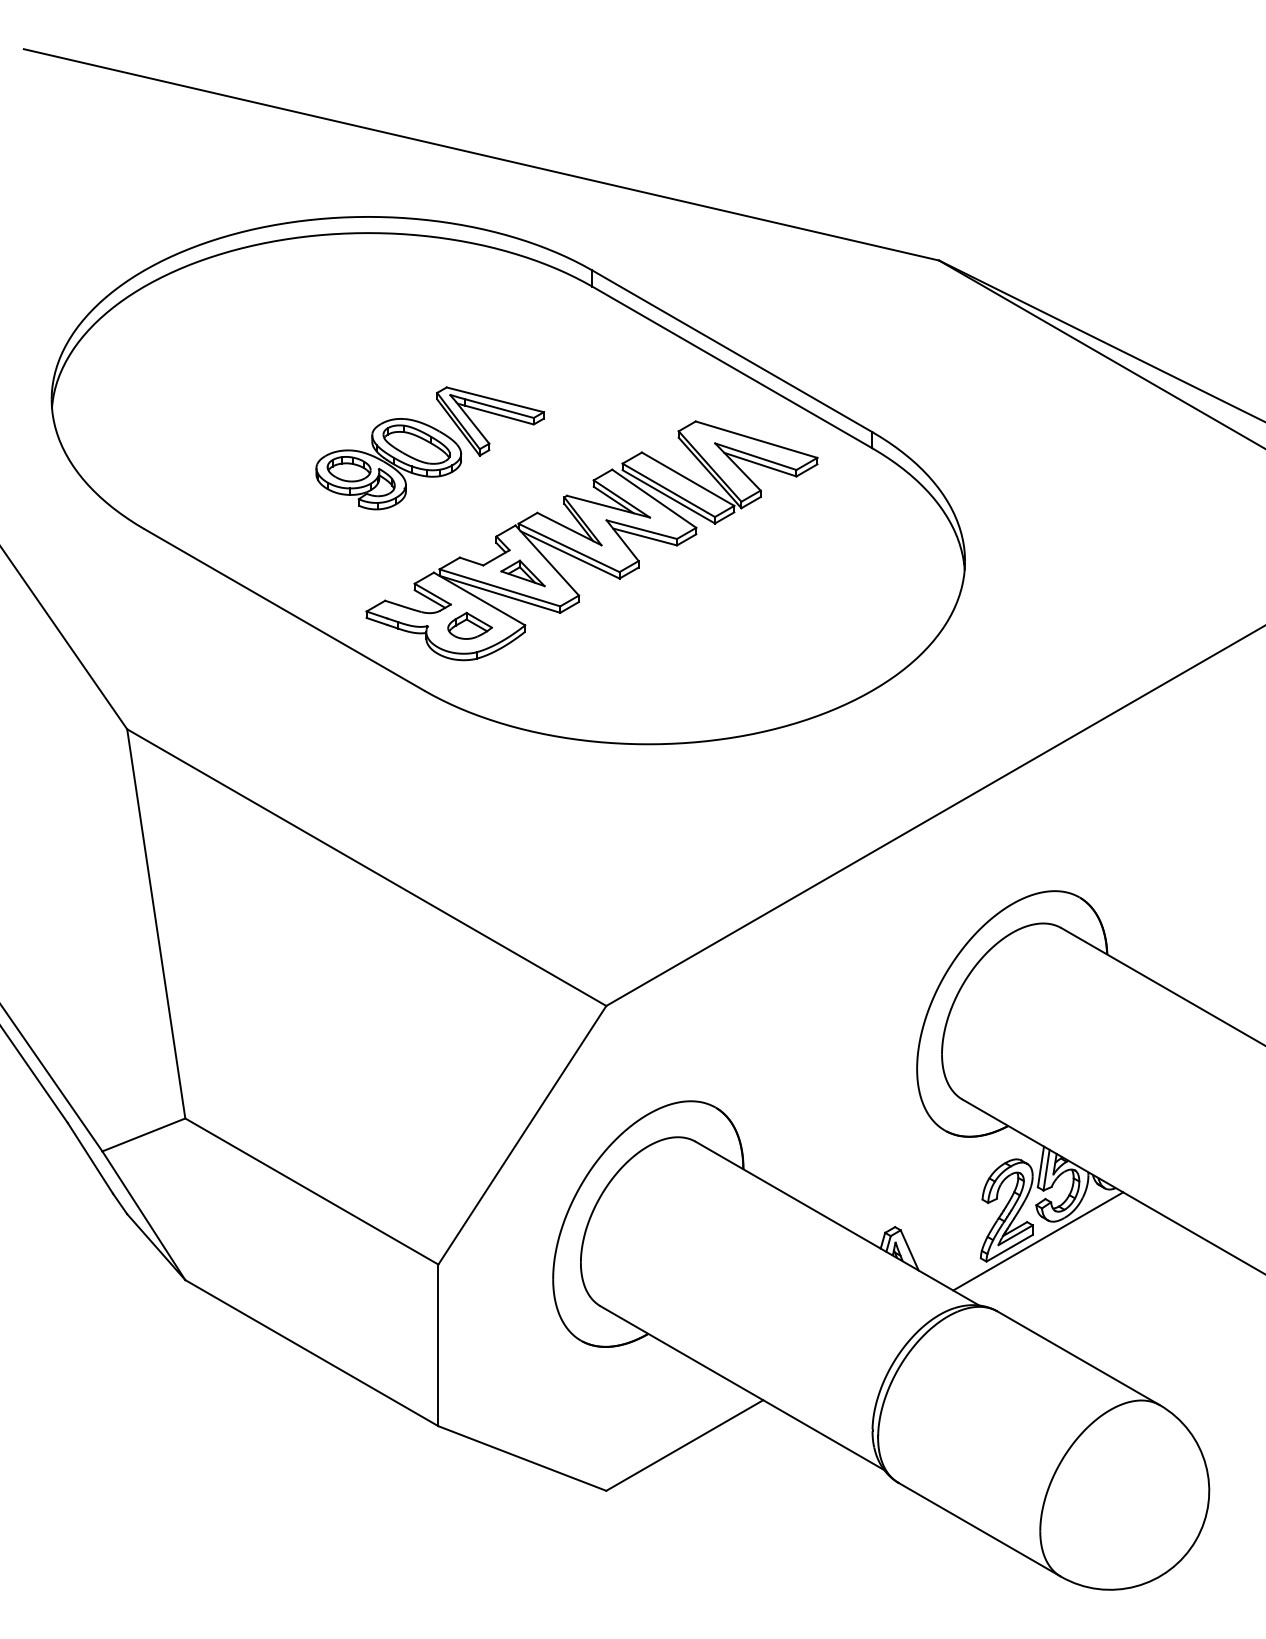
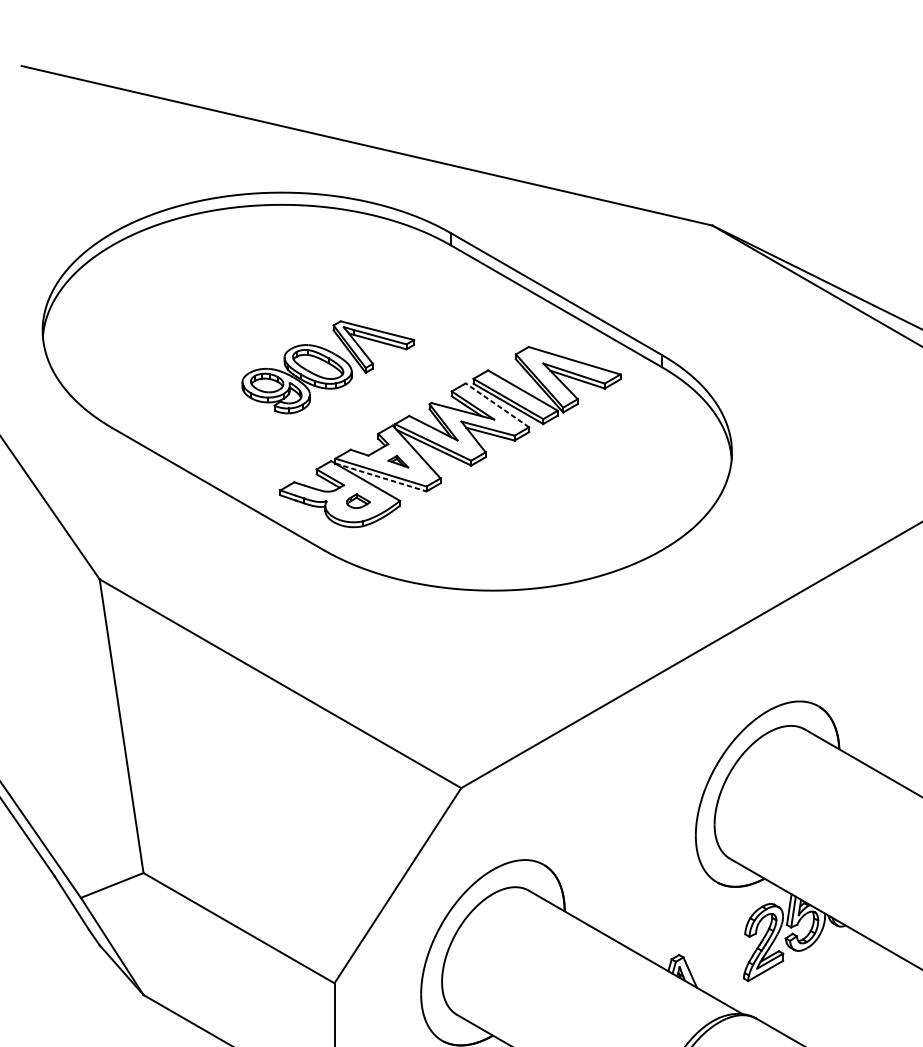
line: (653, 498) -> (496, 405), solid -> dashed
part: (522, 573) -> (397, 461), size x0.6
line: (500, 594) -> (381, 477), solid -> dashed
part: (469, 625) -> (358, 500), size x0.7
line: (1038, 1241) -> (787, 965), removed

